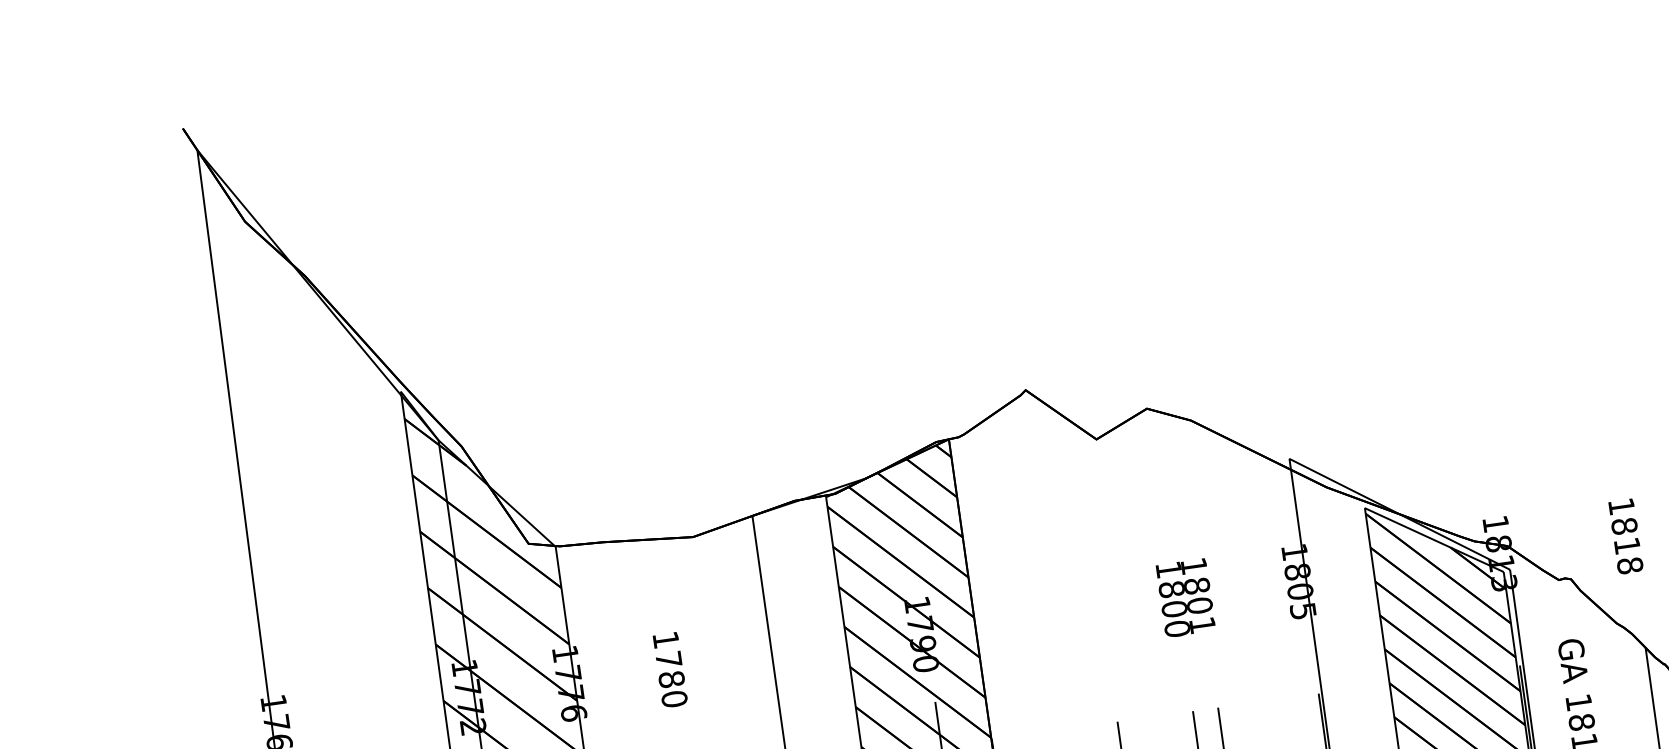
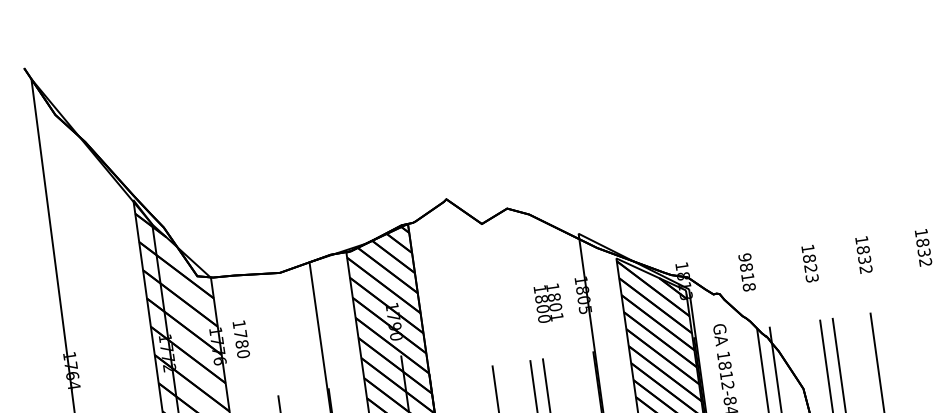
text: (1620, 506) -> (744, 257), 1818 -> 9818
text: (1185, 596) -> (548, 302), moved
text: (668, 669) -> (240, 339), moved

